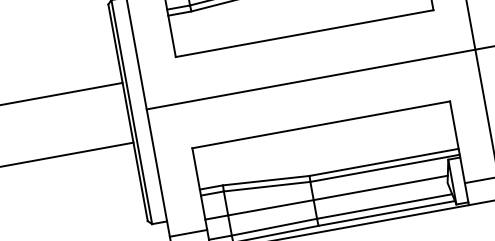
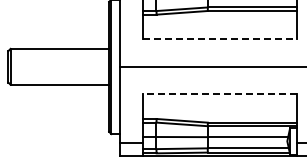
line: (305, 33) -> (220, 39), solid -> dashed
line: (320, 125) -> (219, 94), solid -> dashed

